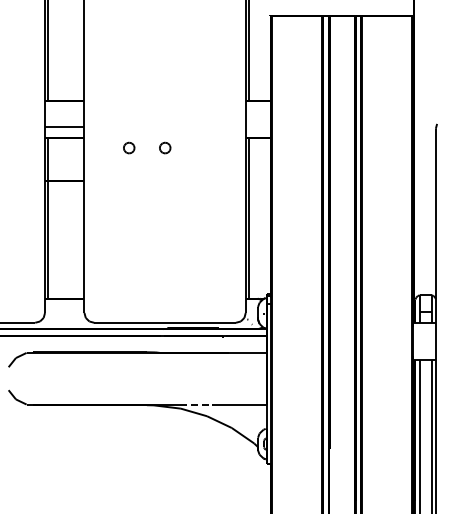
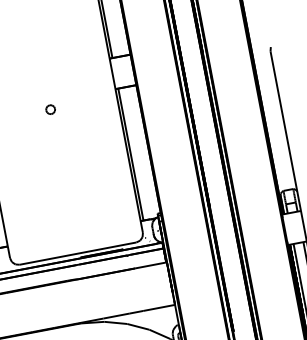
part: (129, 147) -> (21, 114), removed
line: (196, 404) -> (116, 315), dashed -> solid

